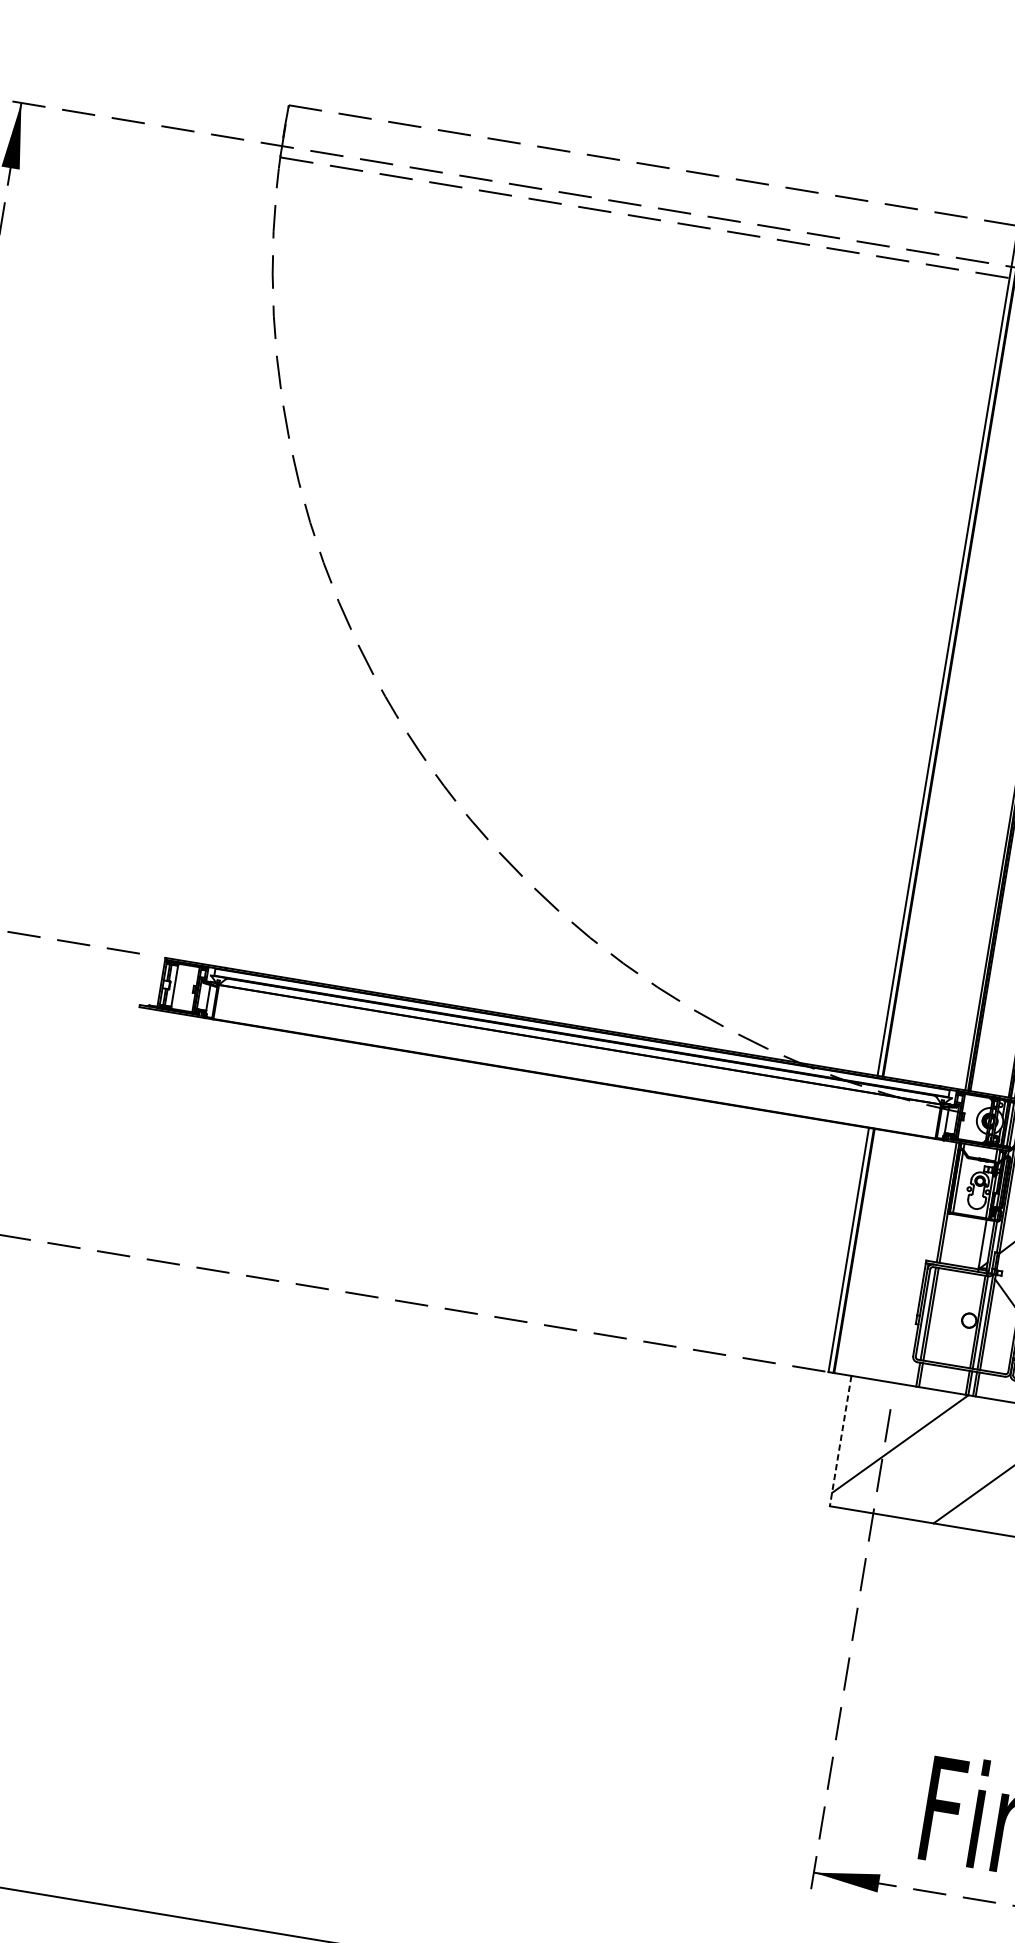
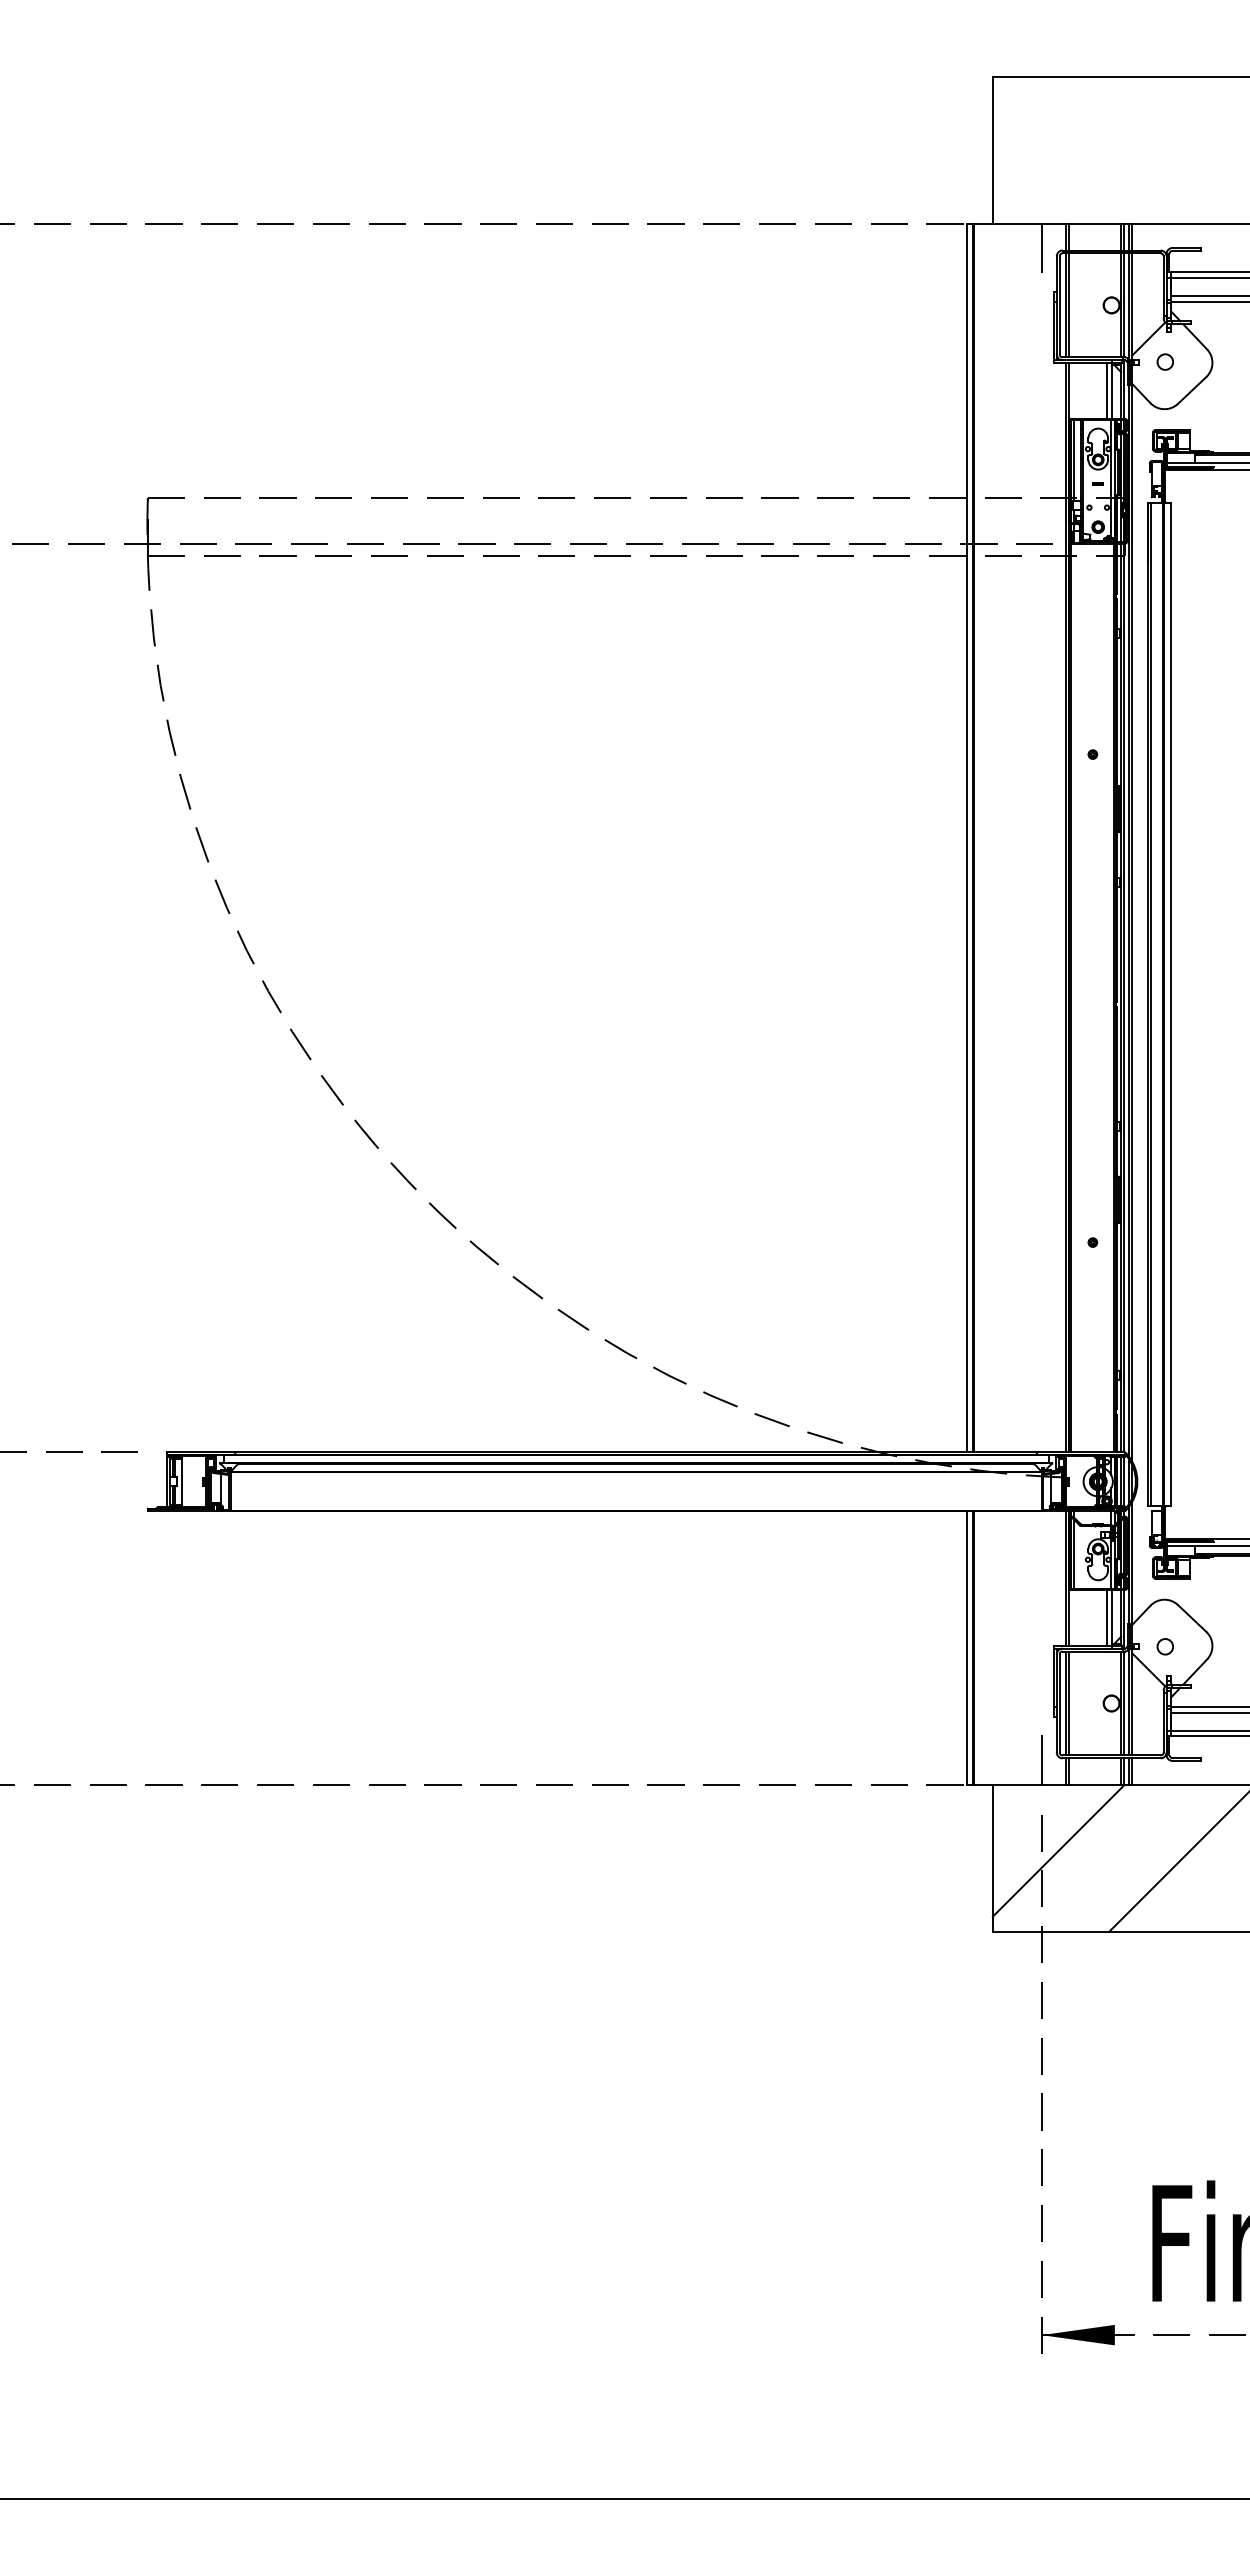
line: (977, 1243) -> (1106, 1617), added
line: (898, 1361) -> (1041, 1760), added
line: (840, 1441) -> (992, 1858), dashed -> solid

